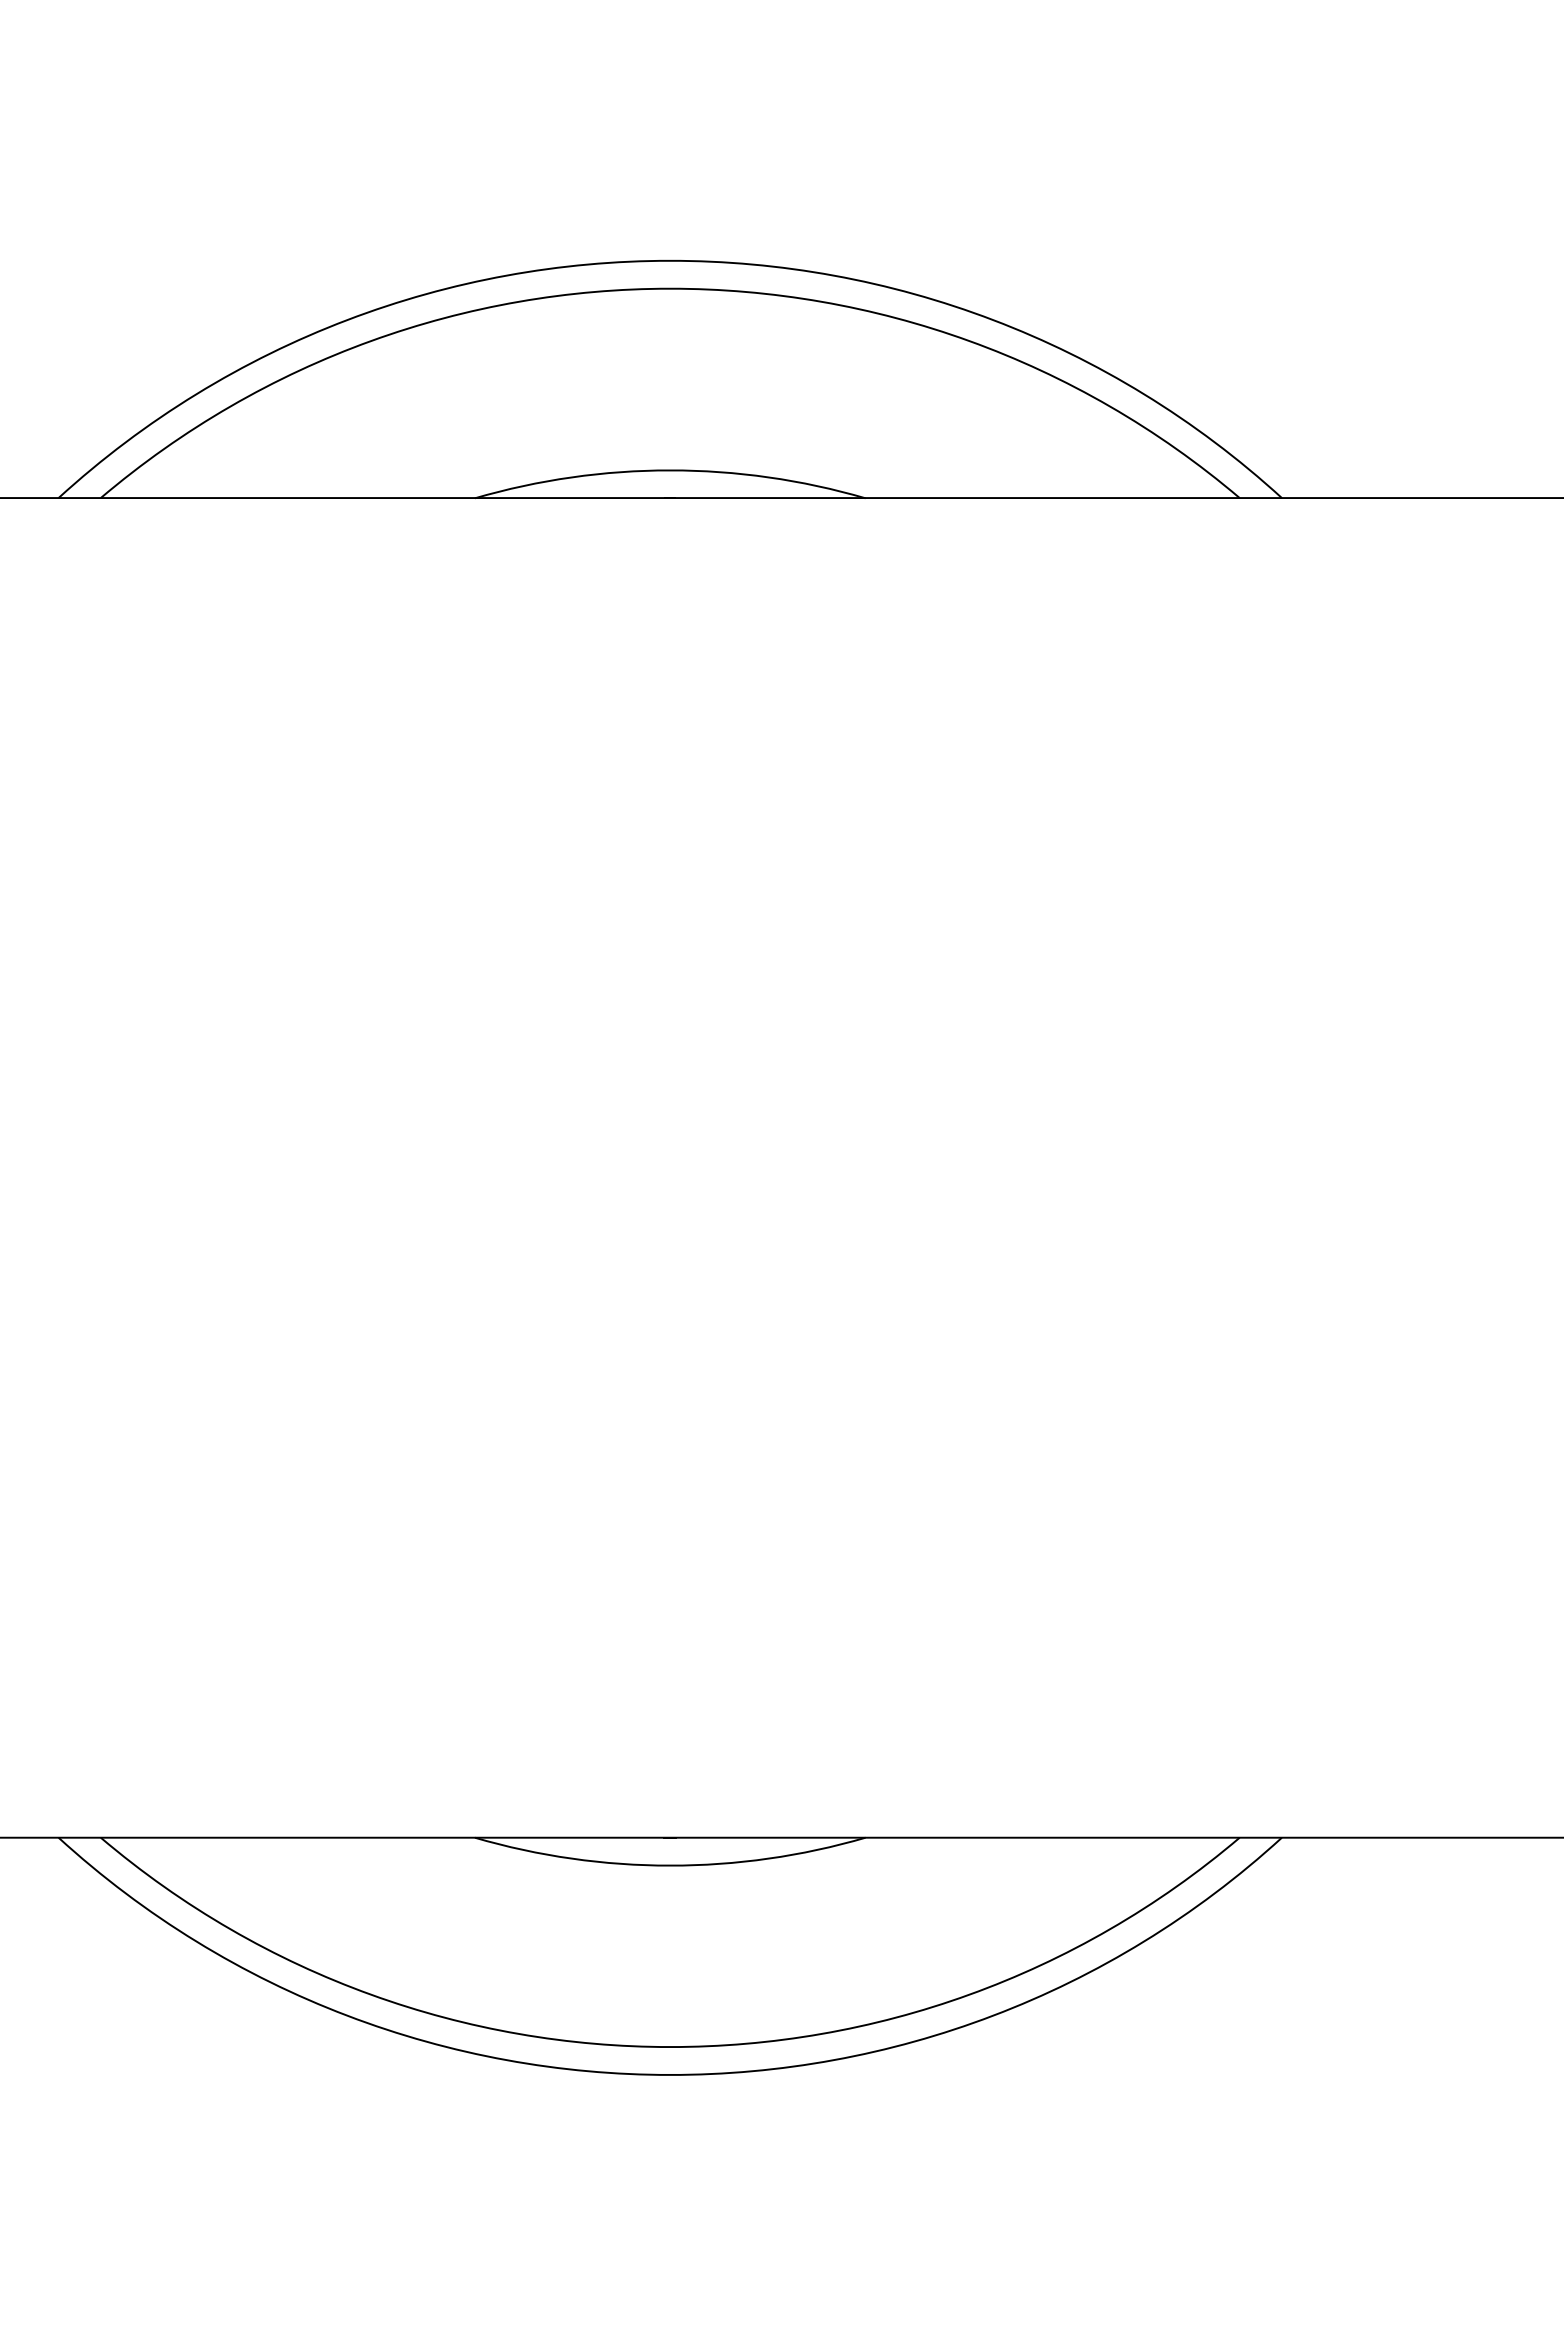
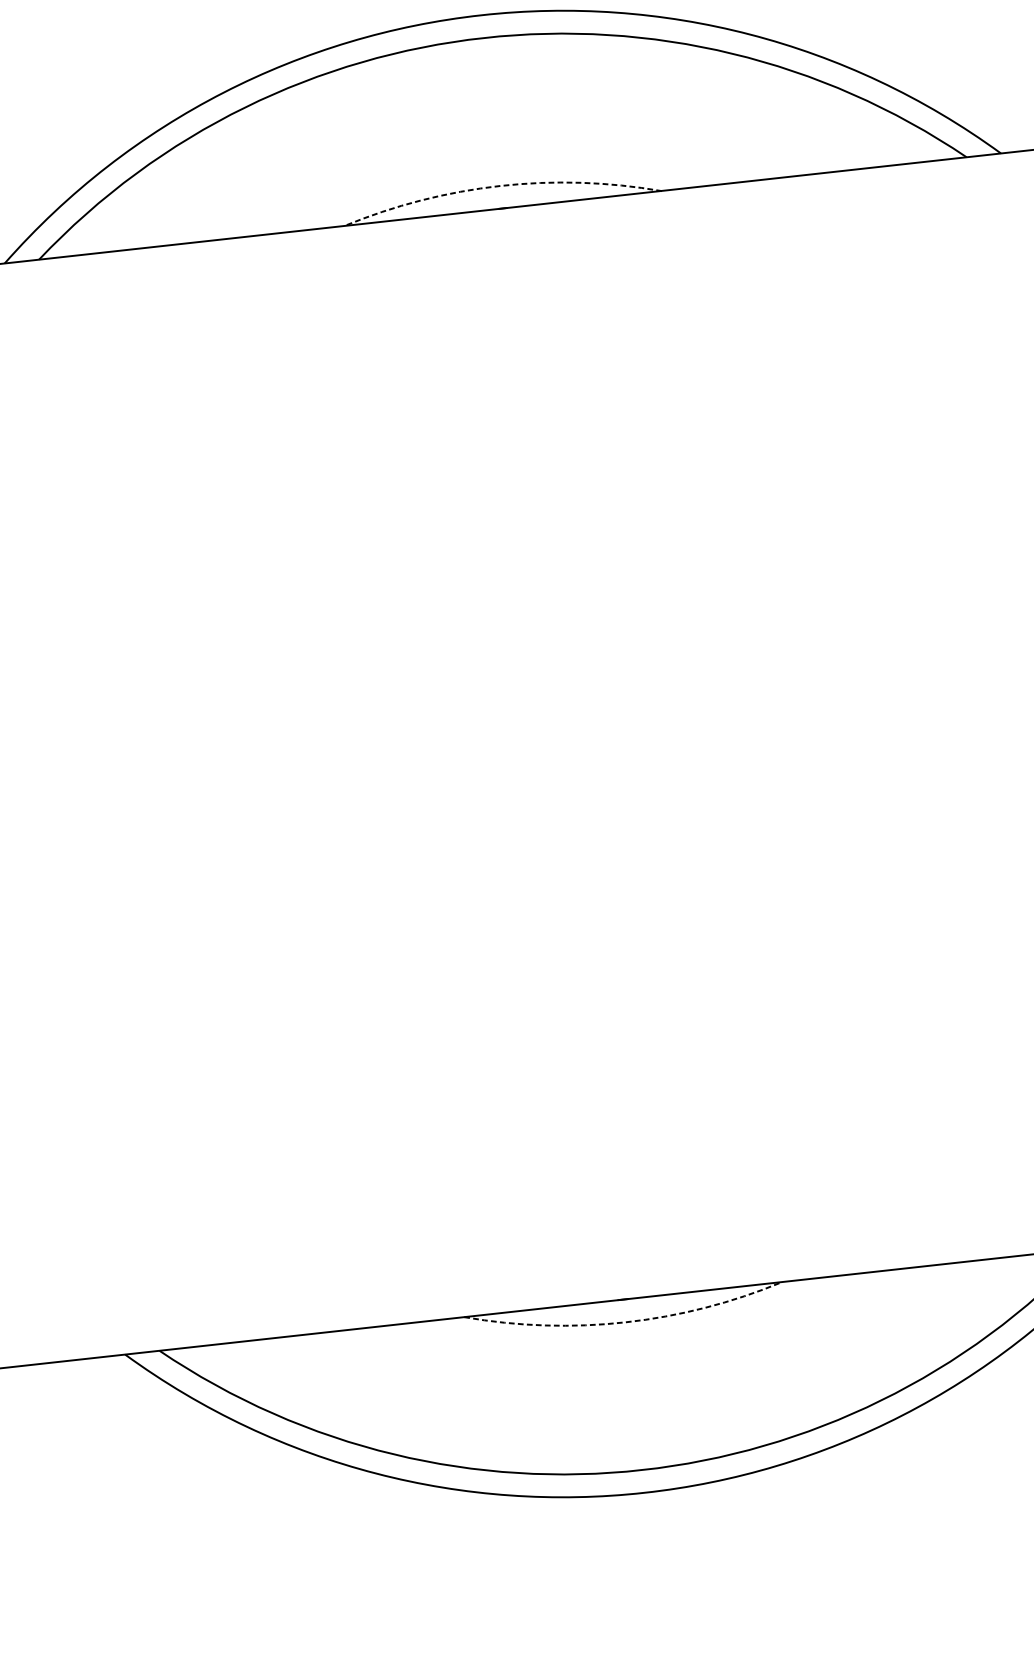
arc: (670, 470) -> (500, 186), solid -> dashed
arc: (670, 1865) -> (626, 1322), solid -> dashed

